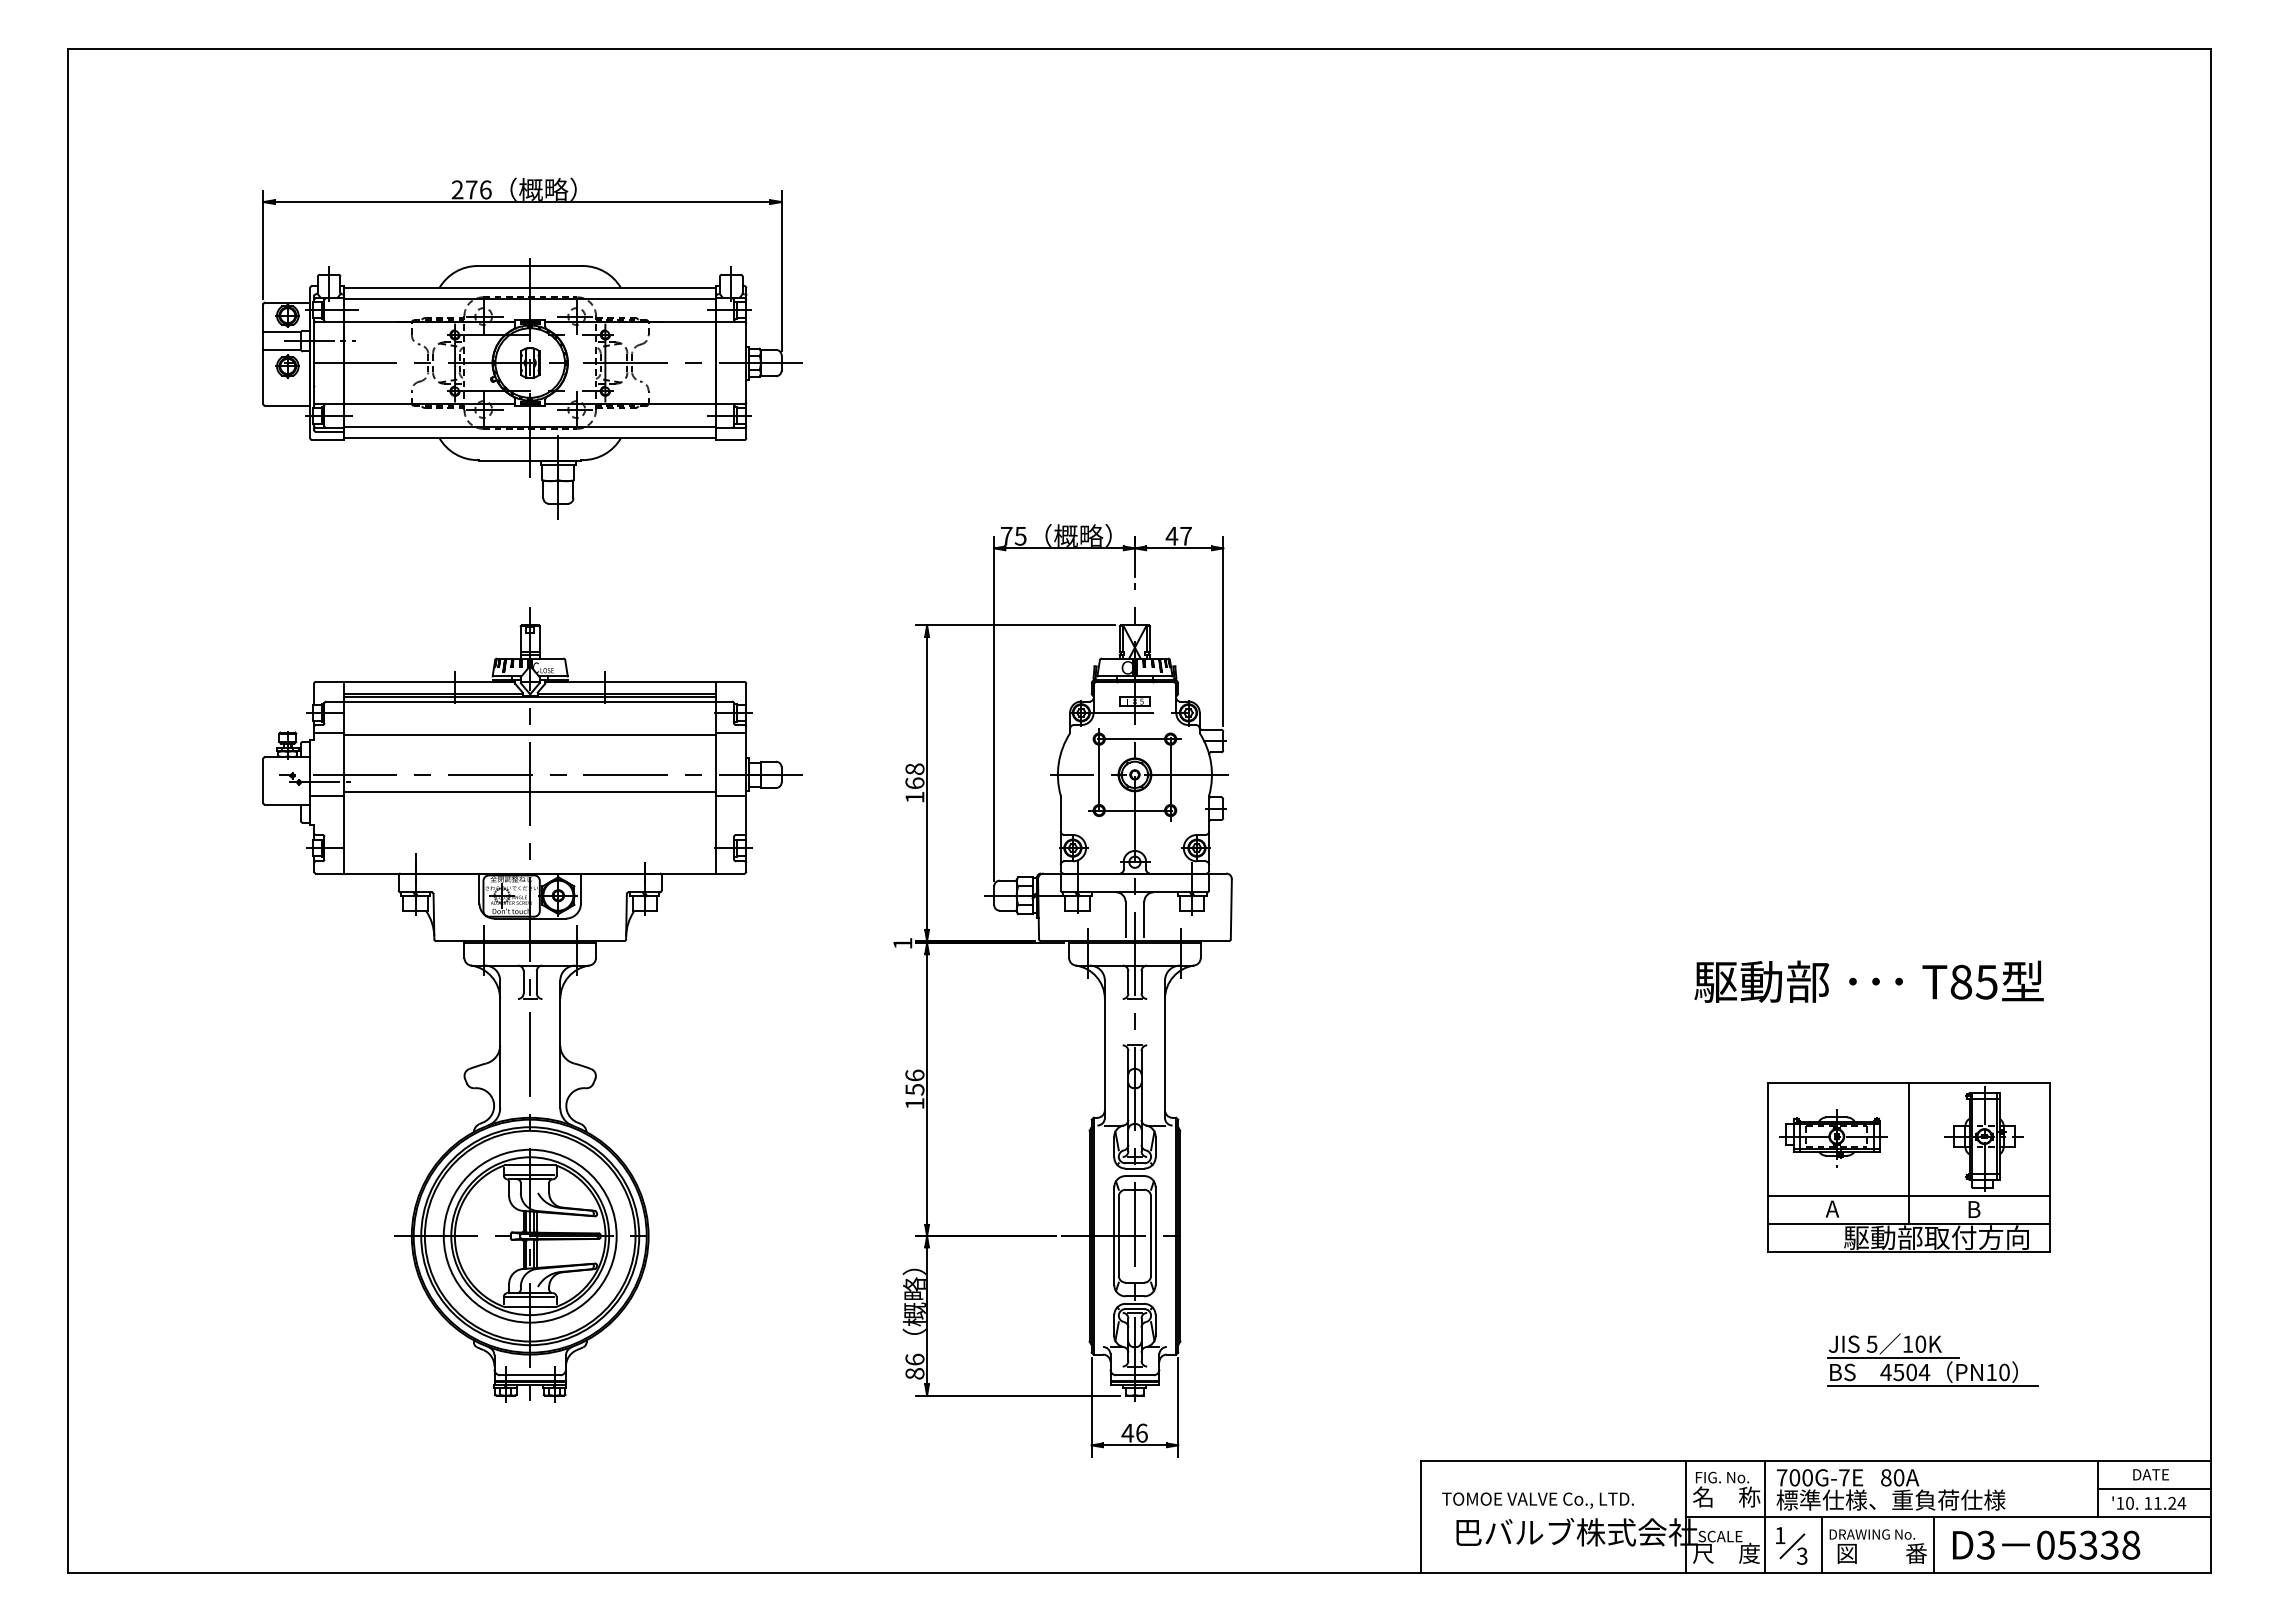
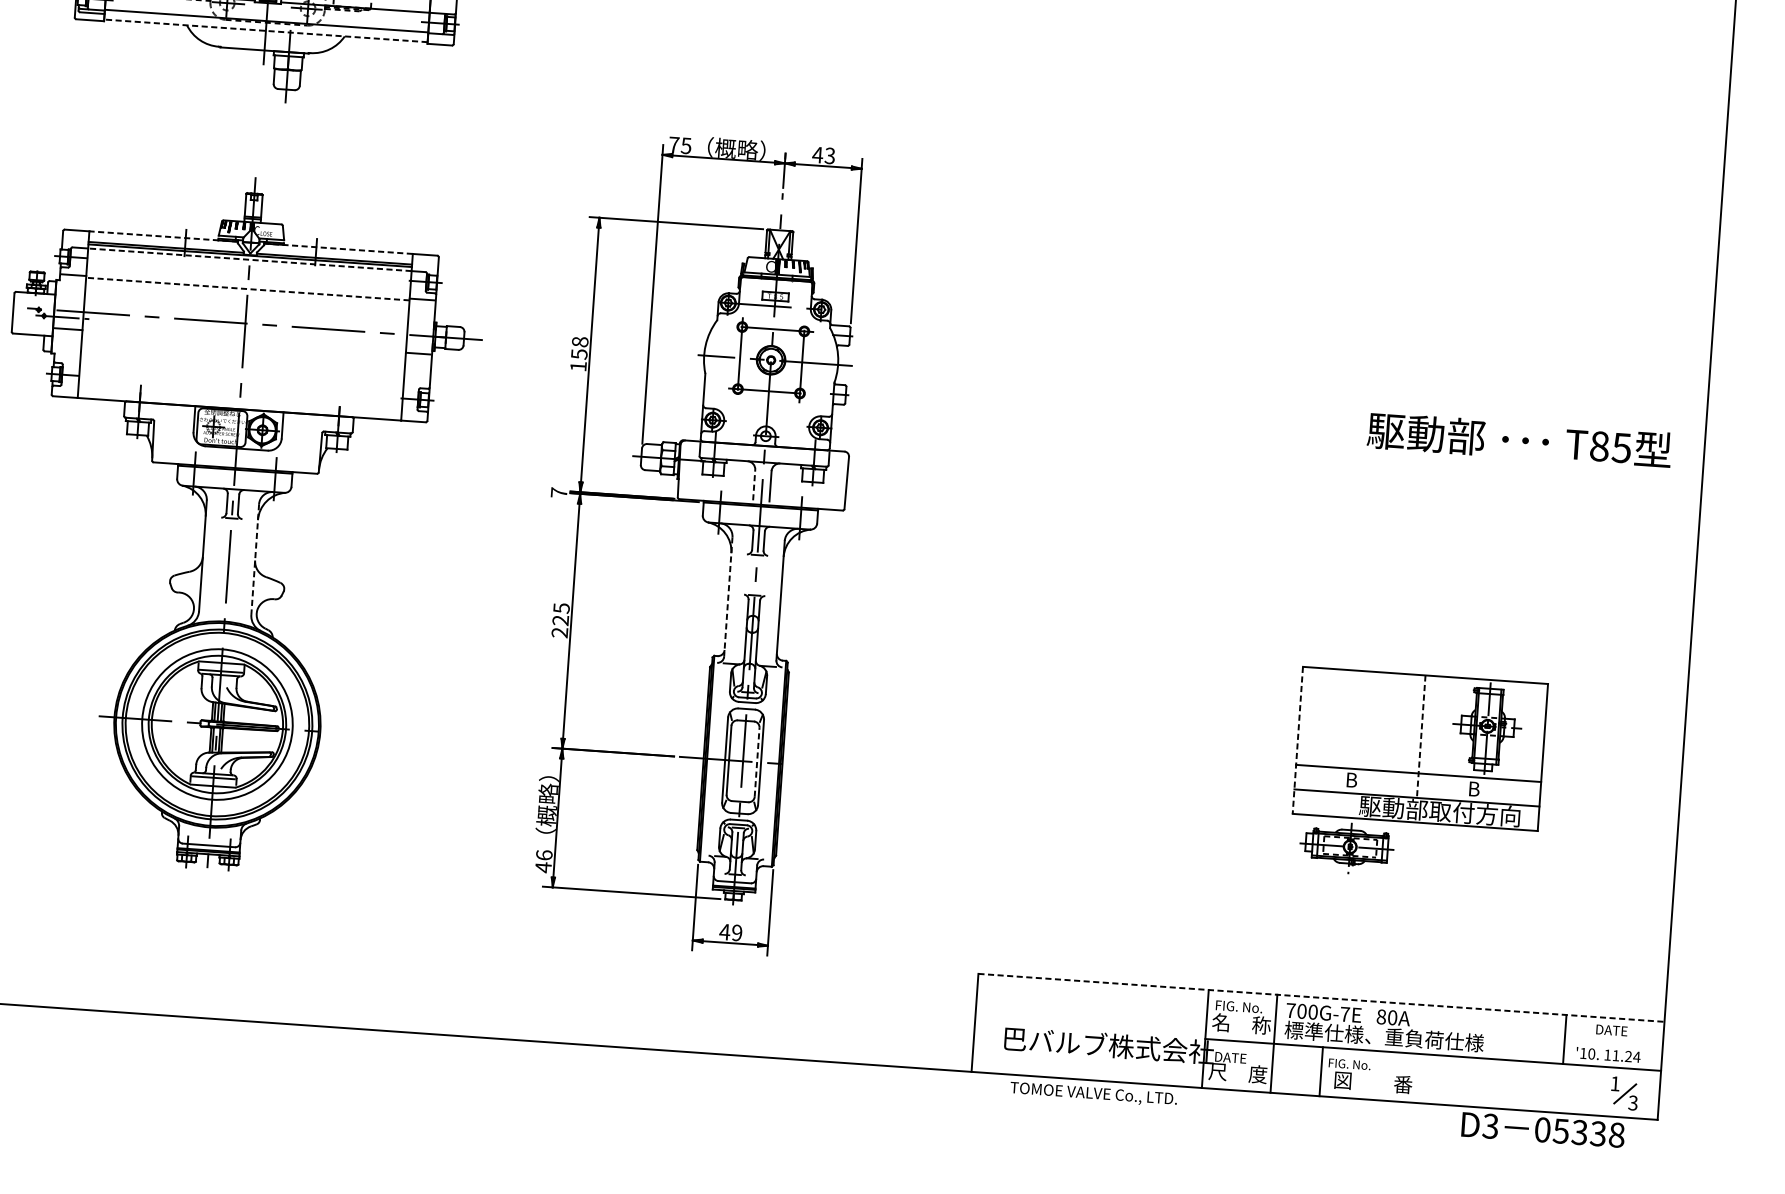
line: (529, 438) -> (265, 31), solid -> dashed
text: (1185, 535) -> (829, 155), 47 -> 43
line: (429, 681) -> (163, 236), solid -> dashed
line: (630, 681) -> (338, 248), solid -> dashed
line: (529, 701) -> (249, 259), solid -> dashed
line: (529, 735) -> (247, 289), solid -> dashed
text: (914, 783) -> (578, 354), 168 -> 158
line: (530, 791) -> (244, 337), removed
line: (1125, 918) -> (754, 484), solid -> dashed
text: (902, 943) -> (558, 492), 1 -> 7
text: (1868, 981) -> (1519, 440), moved
line: (560, 1044) -> (255, 559), solid -> dashed
line: (1104, 1049) -> (727, 597), solid -> dashed
text: (914, 1089) -> (560, 620), 156 -> 225
part: (1833, 1138) -> (1347, 848), moved
line: (1909, 1154) -> (1421, 737), solid -> dashed
line: (1768, 1167) -> (1298, 740), solid -> dashed
text: (1832, 1208) -> (1351, 779), A -> B
line: (1151, 1236) -> (757, 762), solid -> dashed
part: (1932, 1359) -> (1428, 916), removed
text: (914, 1373) -> (543, 867), 86 -> 46
text: (1141, 1432) -> (736, 932), 46 -> 49
line: (1816, 1460) -> (1321, 997), solid -> dashed
line: (2153, 1488) -> (1613, 1042), removed
text: (1537, 1500) -> (1093, 1094), moved
text: (1872, 1534) -> (1366, 1065), DRAWING No. -> FIG. No.
text: (1720, 1536) -> (1233, 1057), SCALE -> DATE
text: (2046, 1544) -> (1543, 1129), moved
part: (1791, 1545) -> (1624, 1093), moved
line: (1934, 1545) -> (1419, 1078), removed

